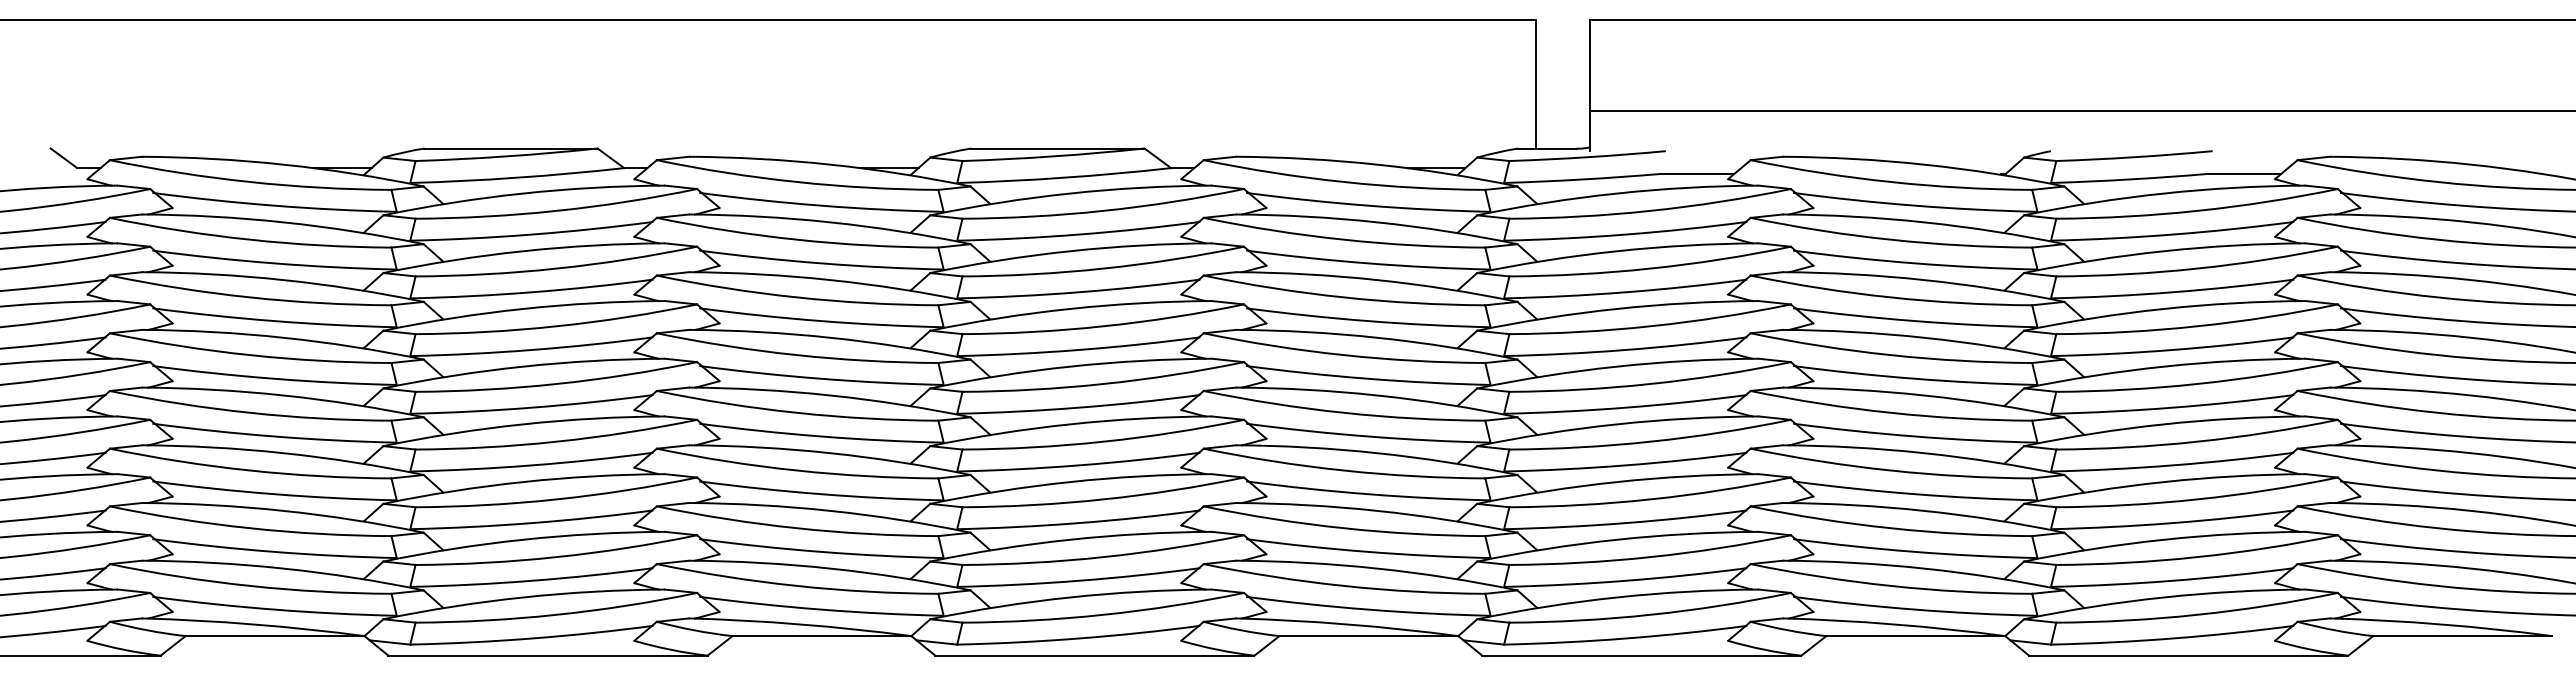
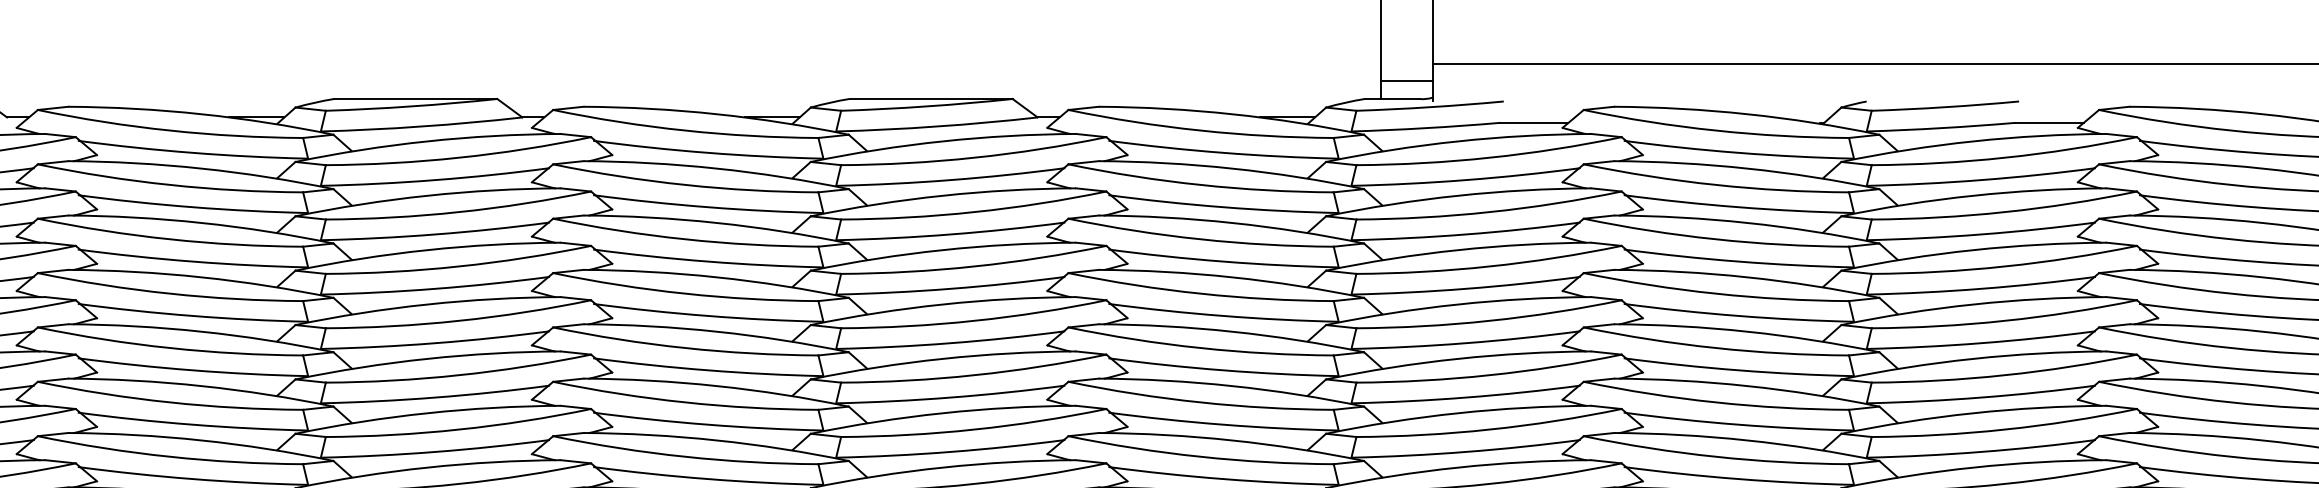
line: (1562, 129) -> (1406, 81), added

